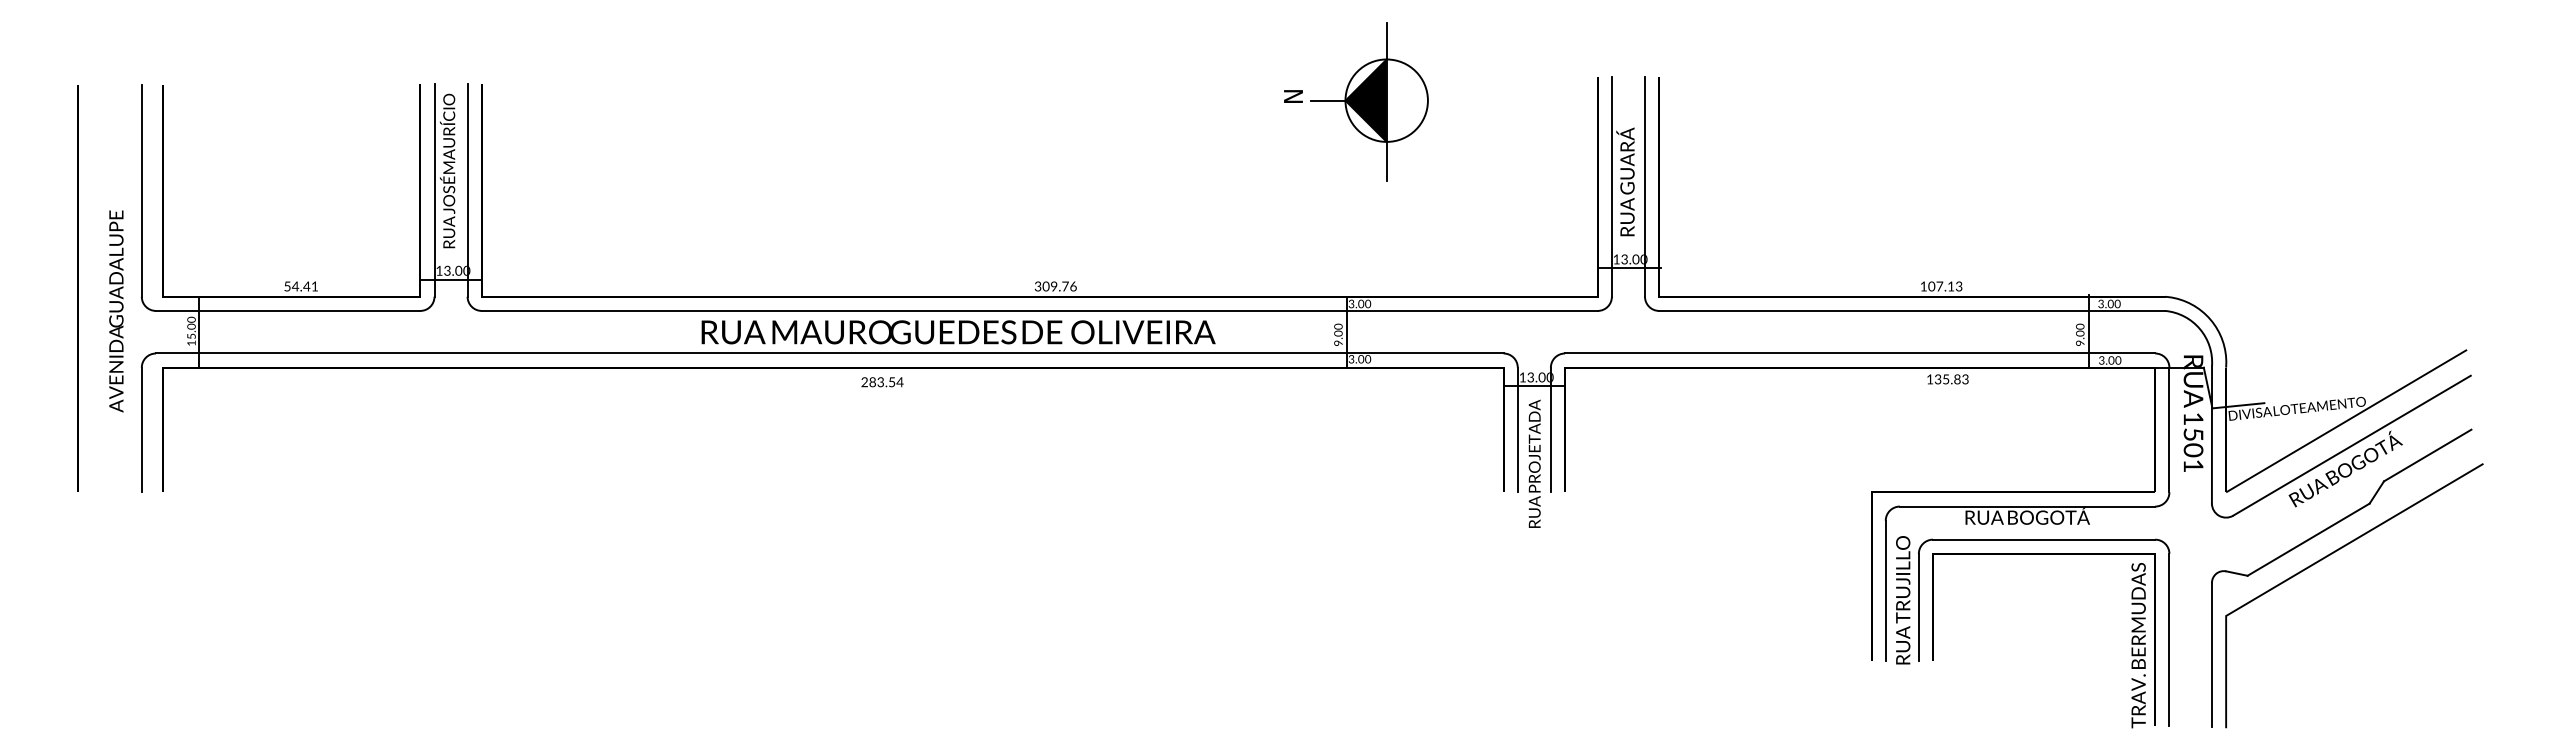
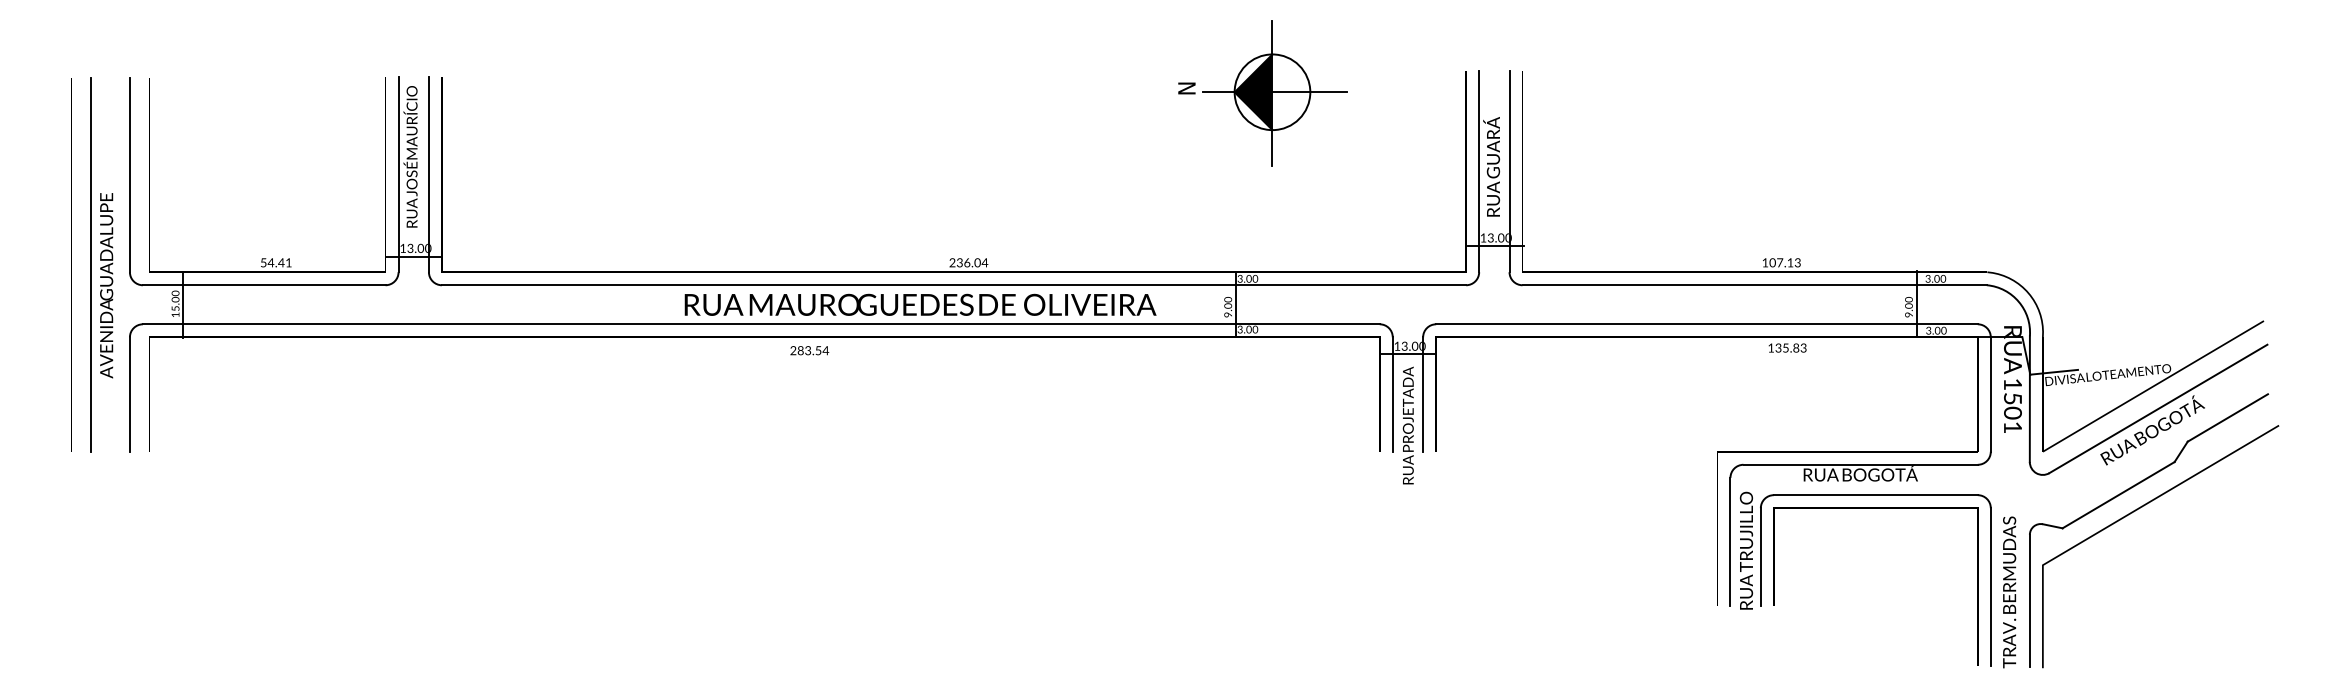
line: (1427, 100) -> (1309, 92), added
text: (1055, 286) -> (968, 262), 309.76 -> 236.04
line: (98, 288) -> (90, 264), added
text: (958, 331) -> (920, 304), moved
text: (2138, 645) -> (2009, 592), moved

